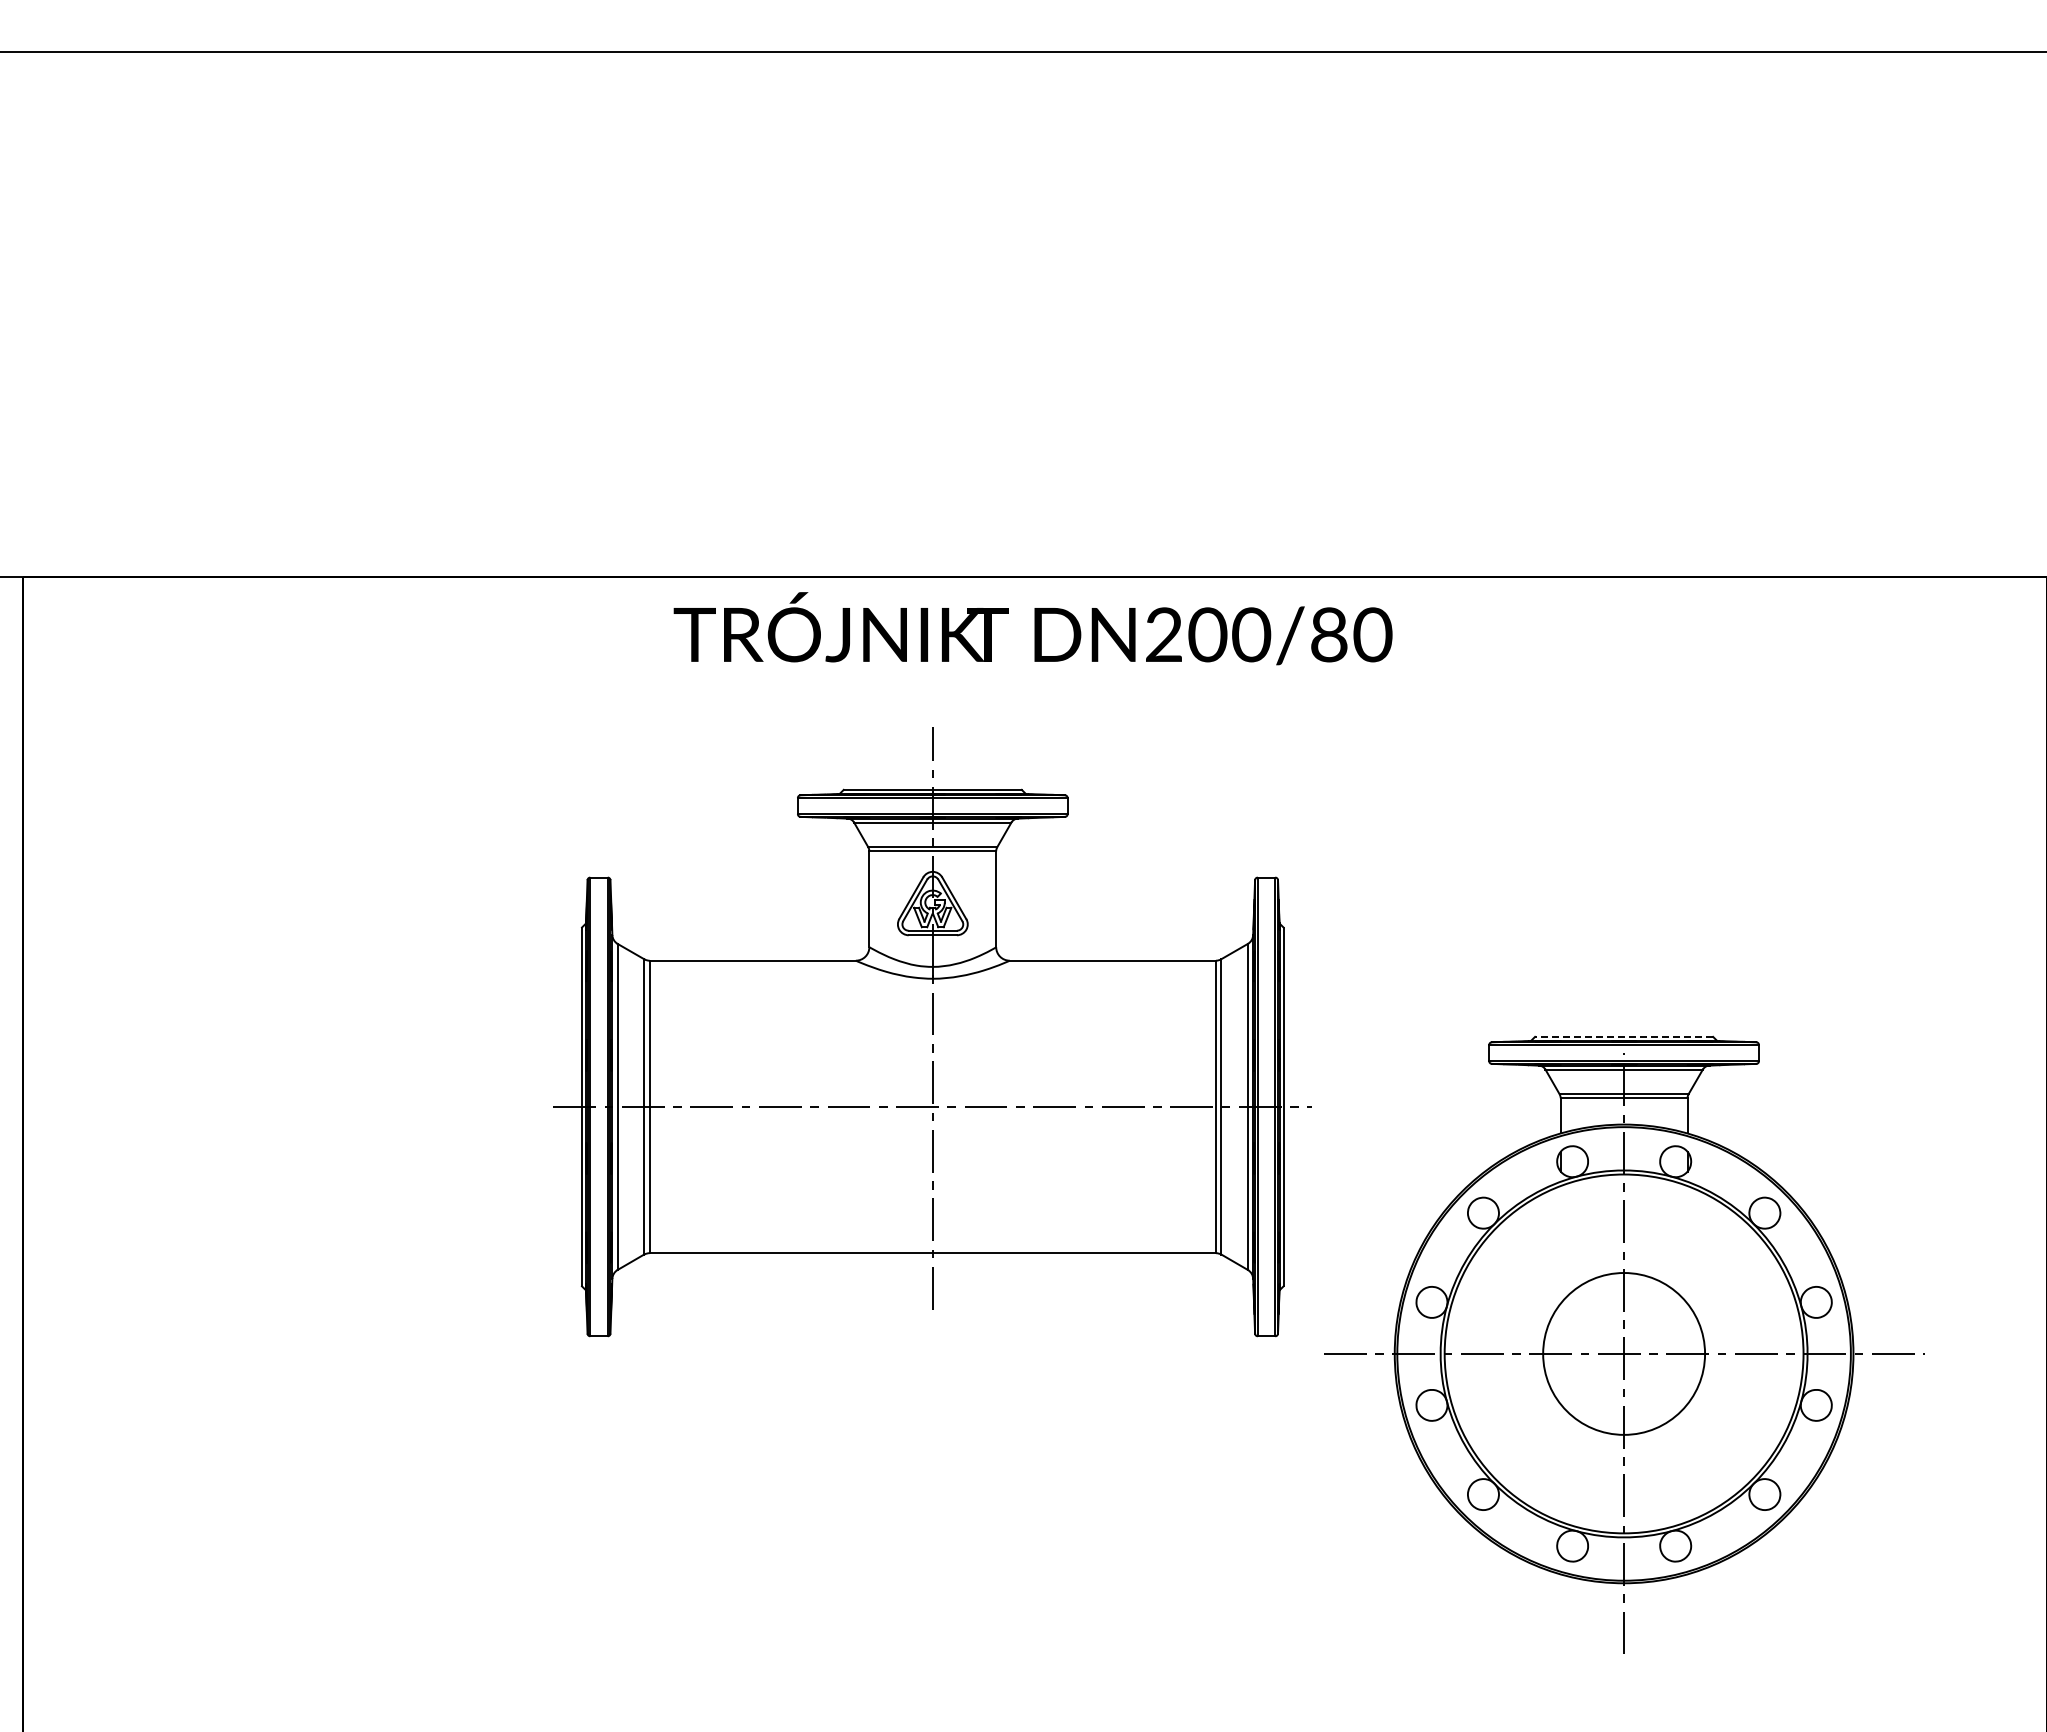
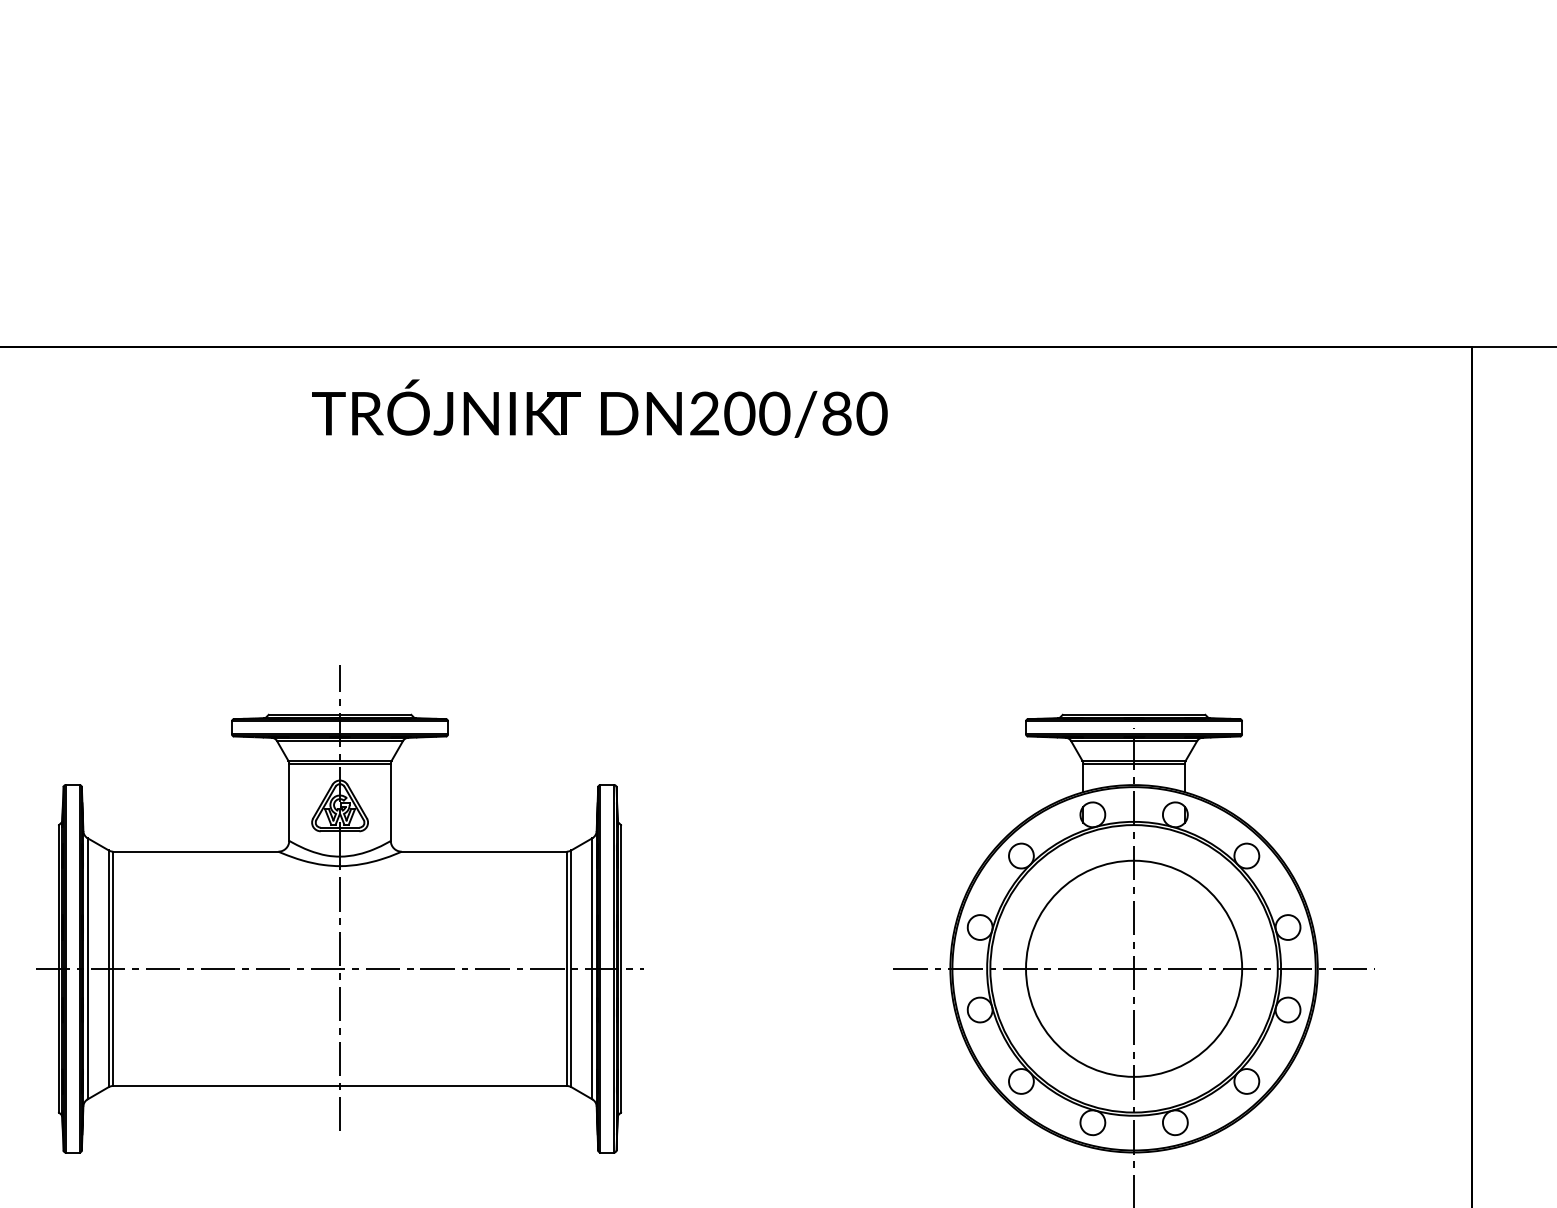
text: (1032, 628) -> (599, 408), moved
part: (932, 1032) -> (339, 909), moved
line: (1623, 1036) -> (1133, 714), dashed -> solid
circle: (1624, 1353) -> (1134, 968), size x1.67

